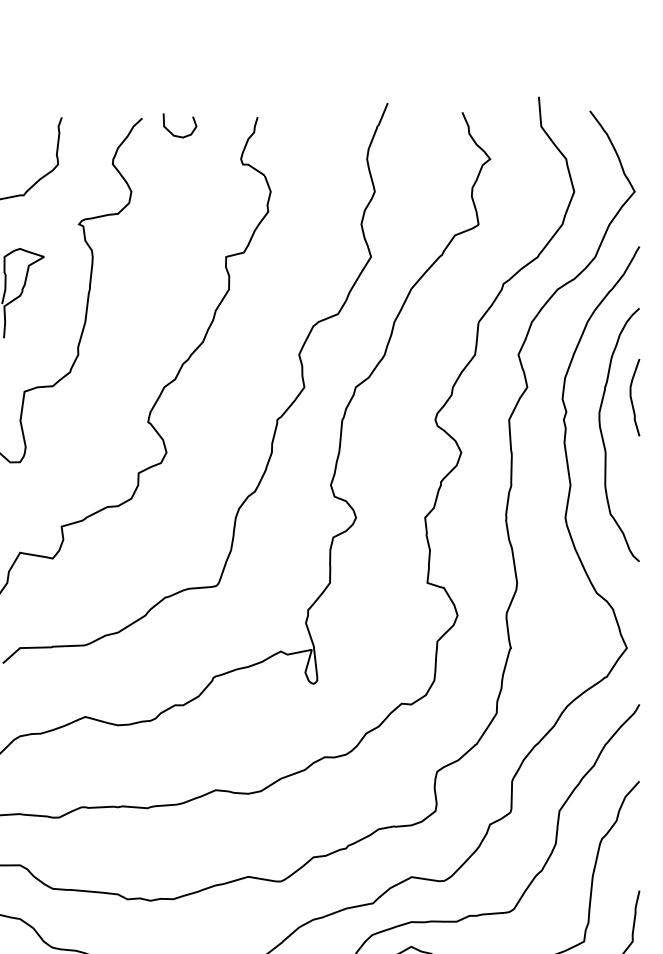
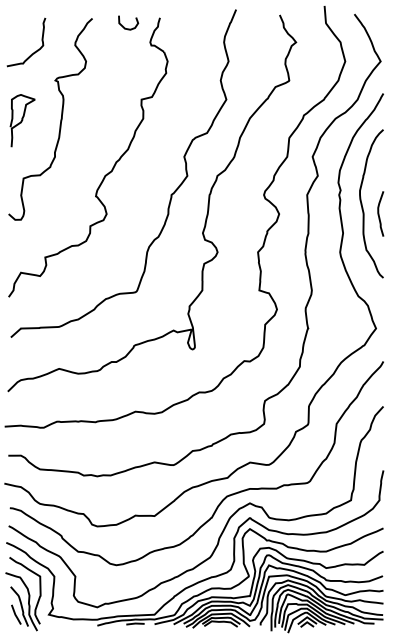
curve: (173, 131) -> (124, 26), moved
curve: (632, 396) -> (379, 213), moved

